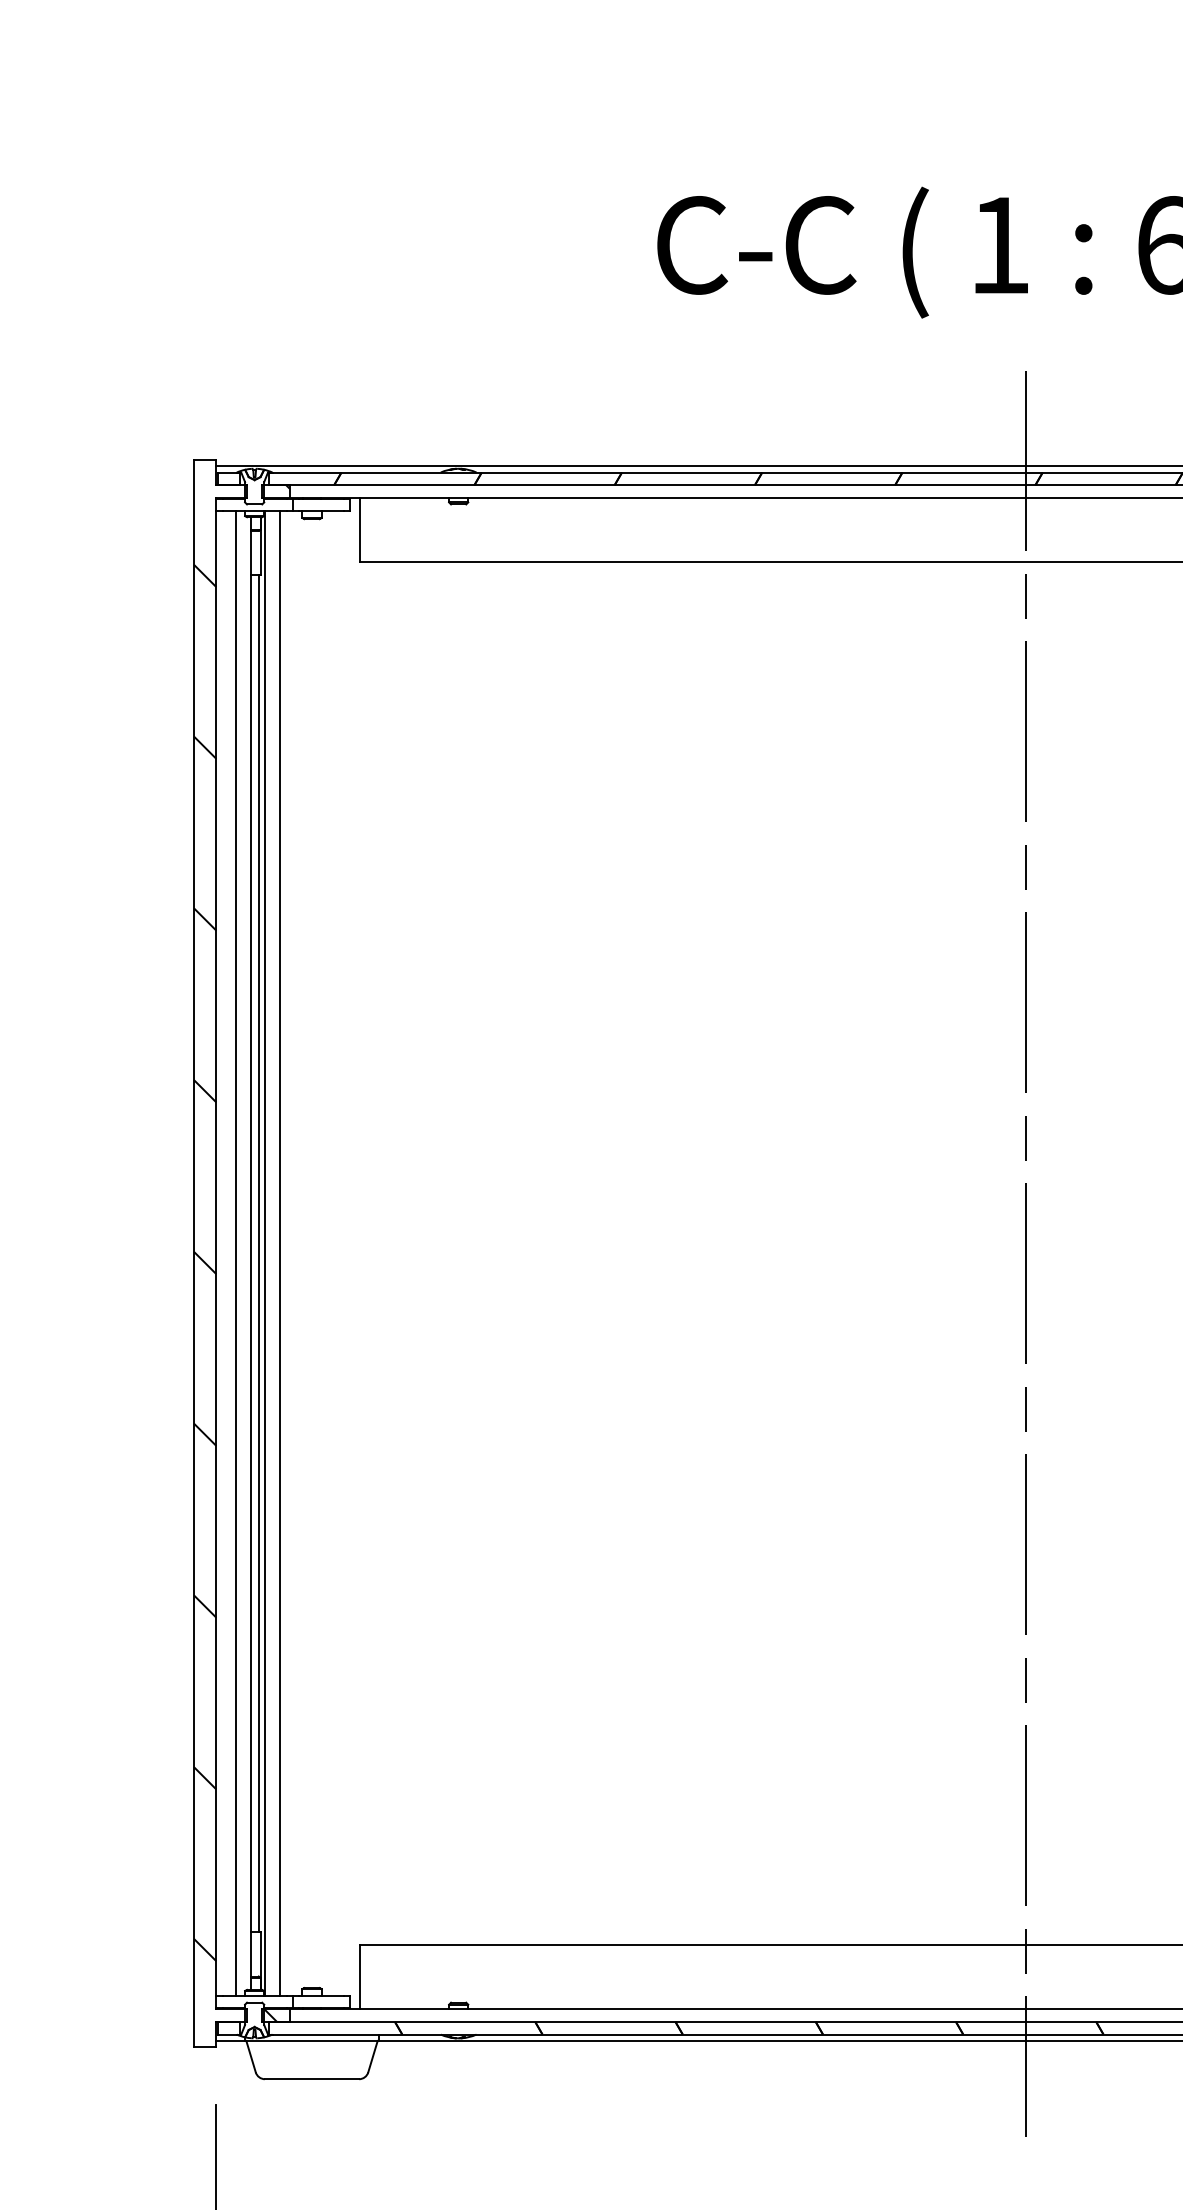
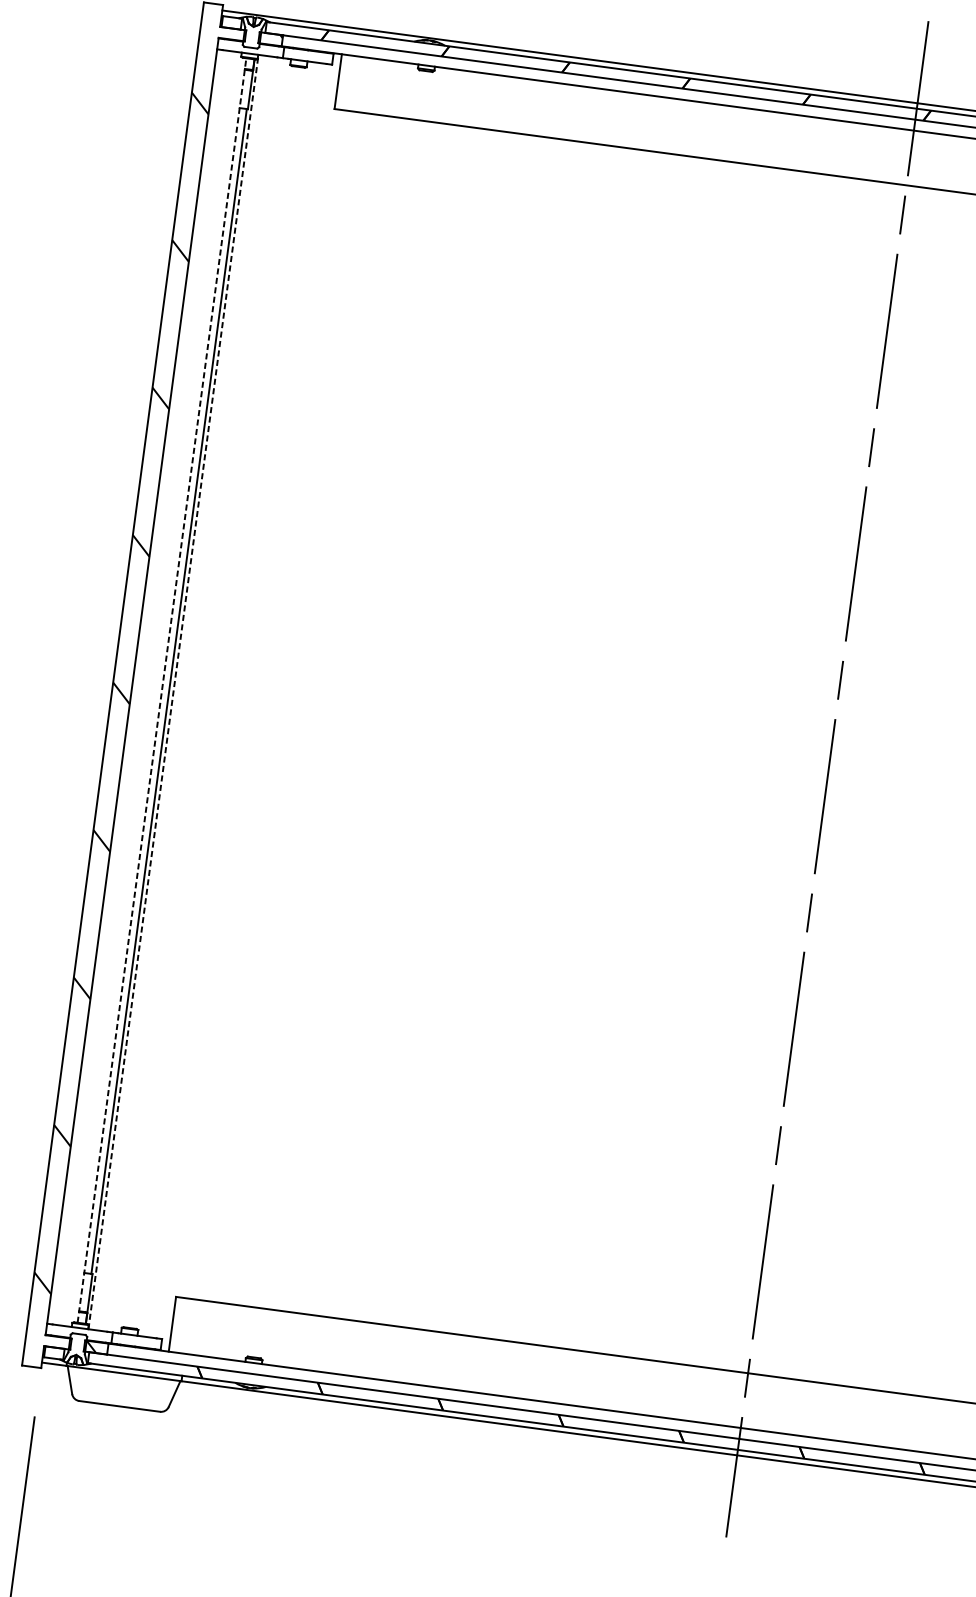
line: (235, 1253) -> (148, 688), removed
line: (251, 1253) -> (162, 690), solid -> dashed
line: (264, 1253) -> (173, 692), solid -> dashed
line: (280, 1253) -> (187, 693), removed

